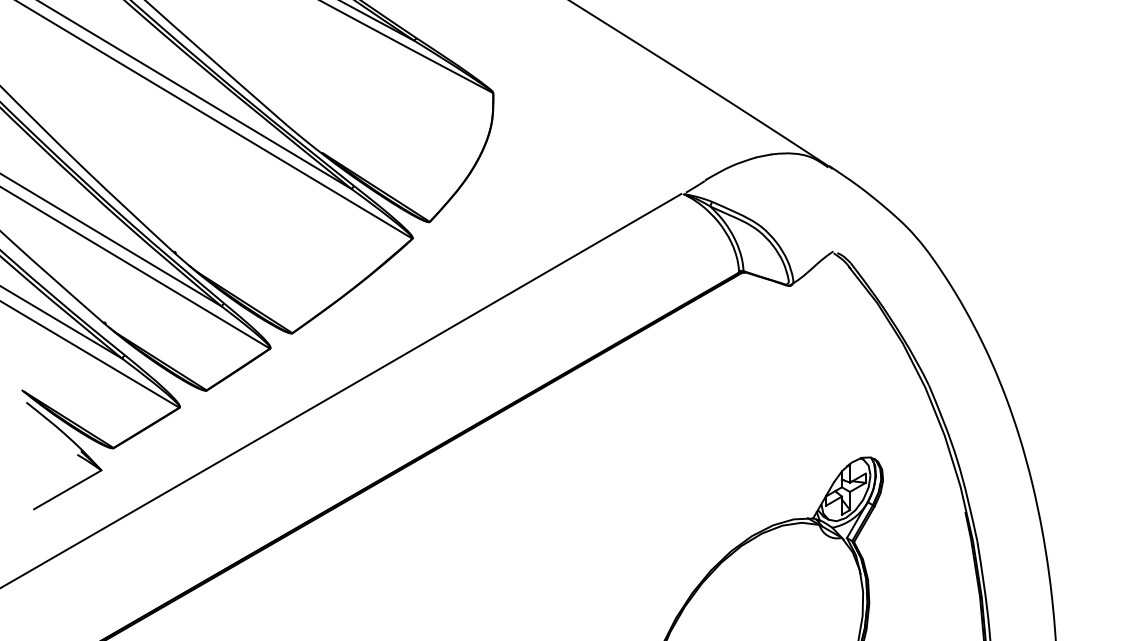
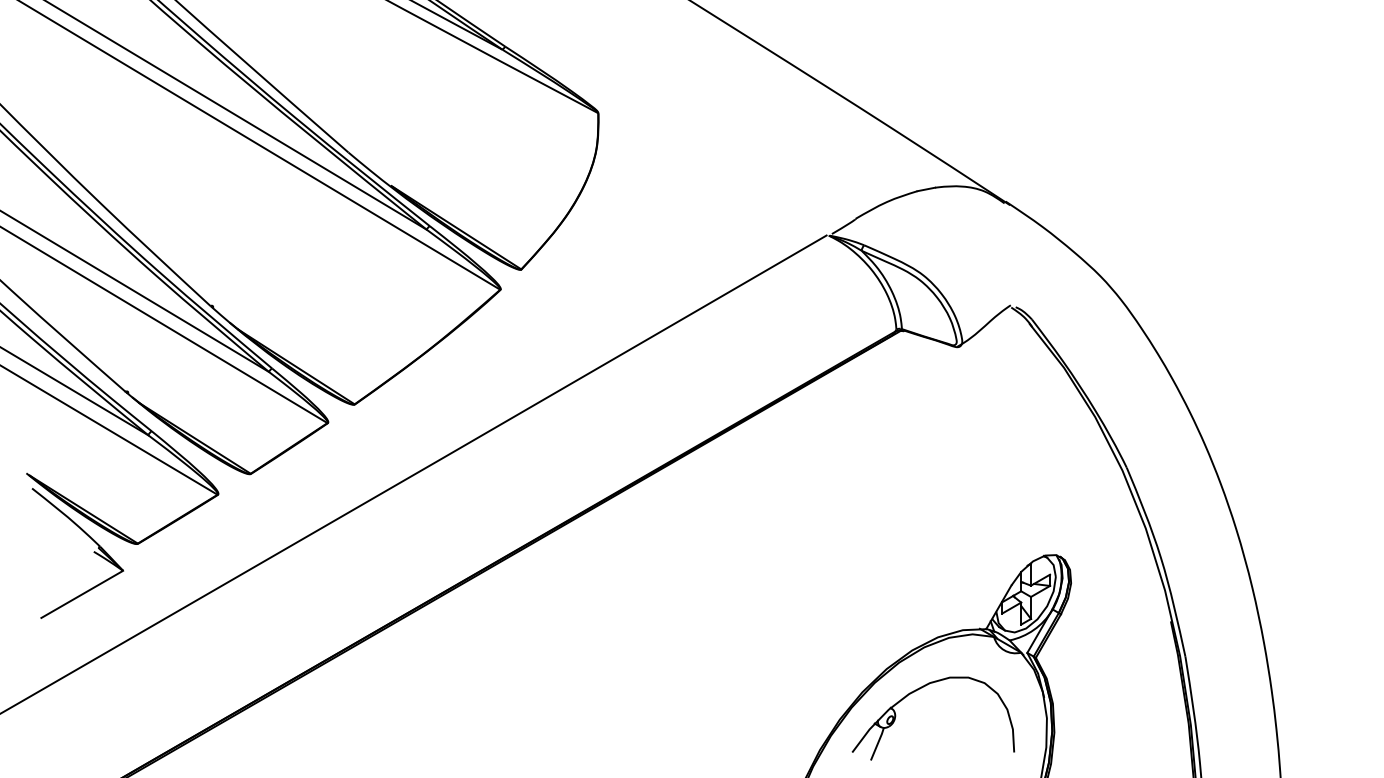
part: (757, 569) -> (918, 690), added

